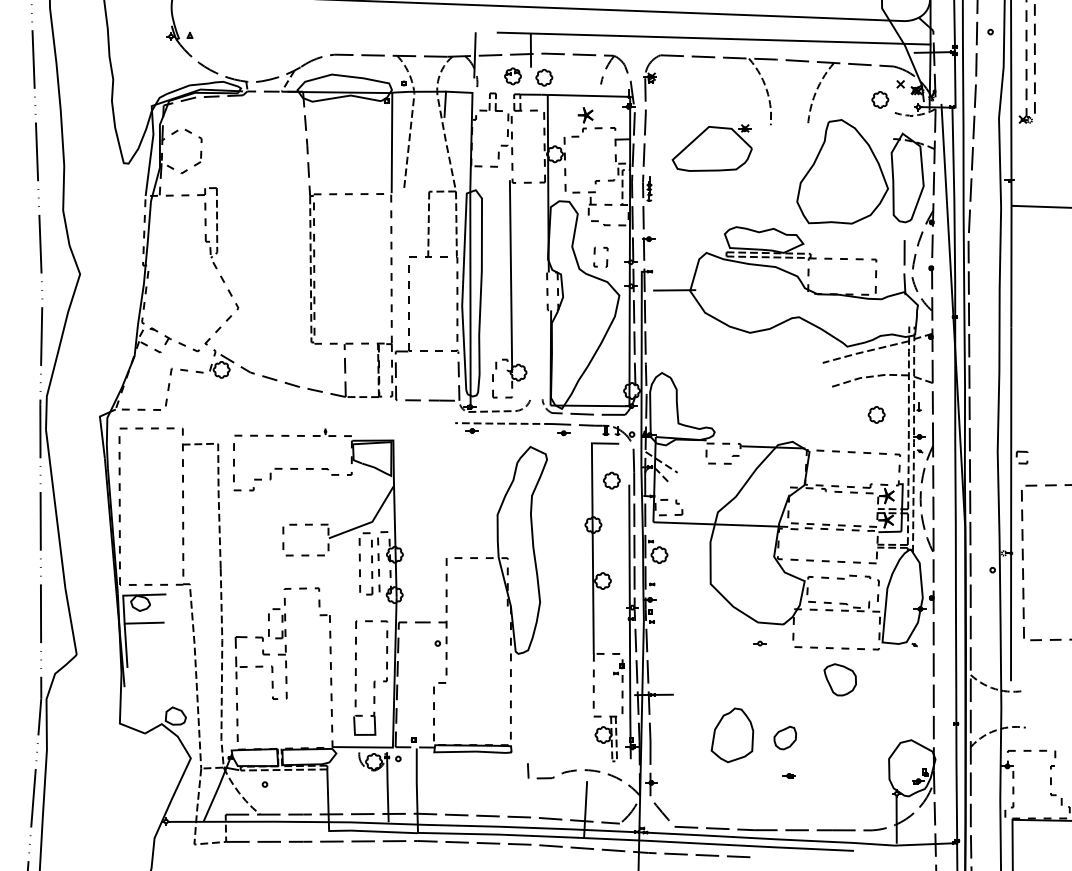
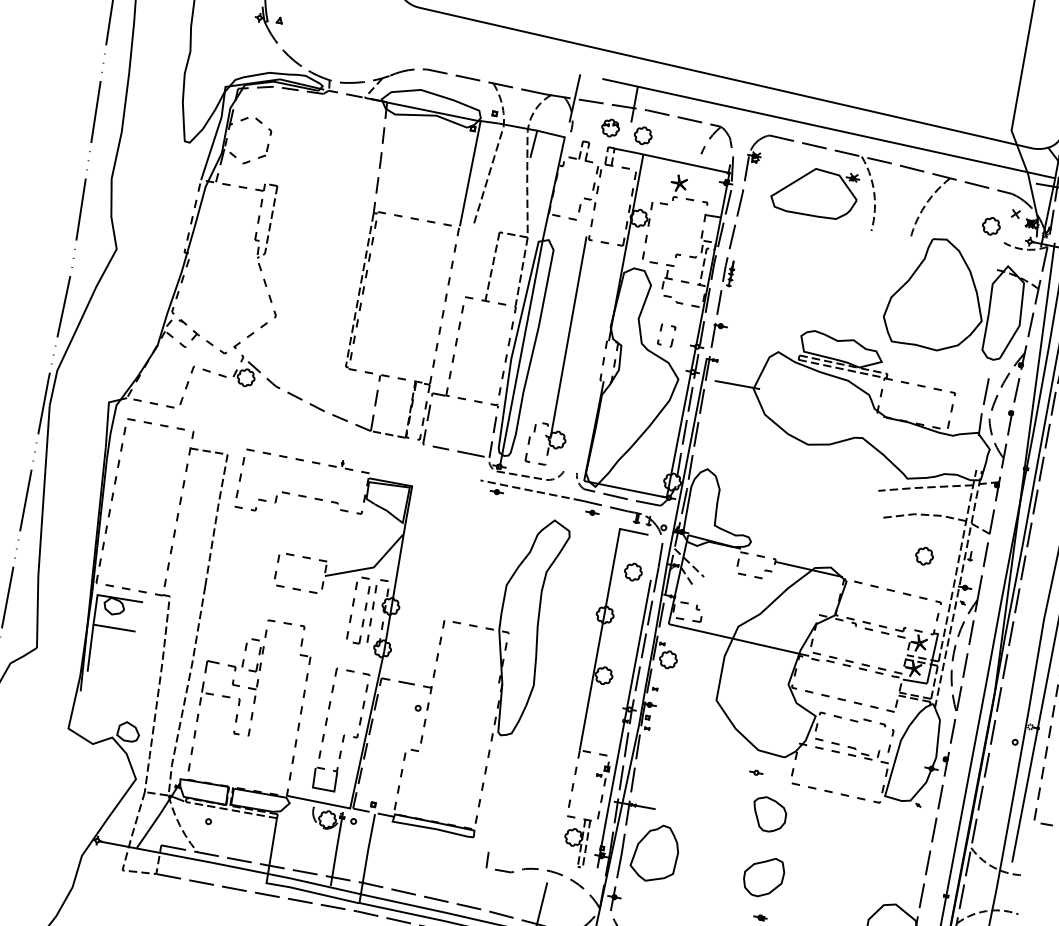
part: (711, 147) -> (814, 191), moved
part: (839, 679) -> (768, 814), moved
part: (732, 735) -> (655, 853), moved
part: (785, 737) -> (764, 876), size x1.67

